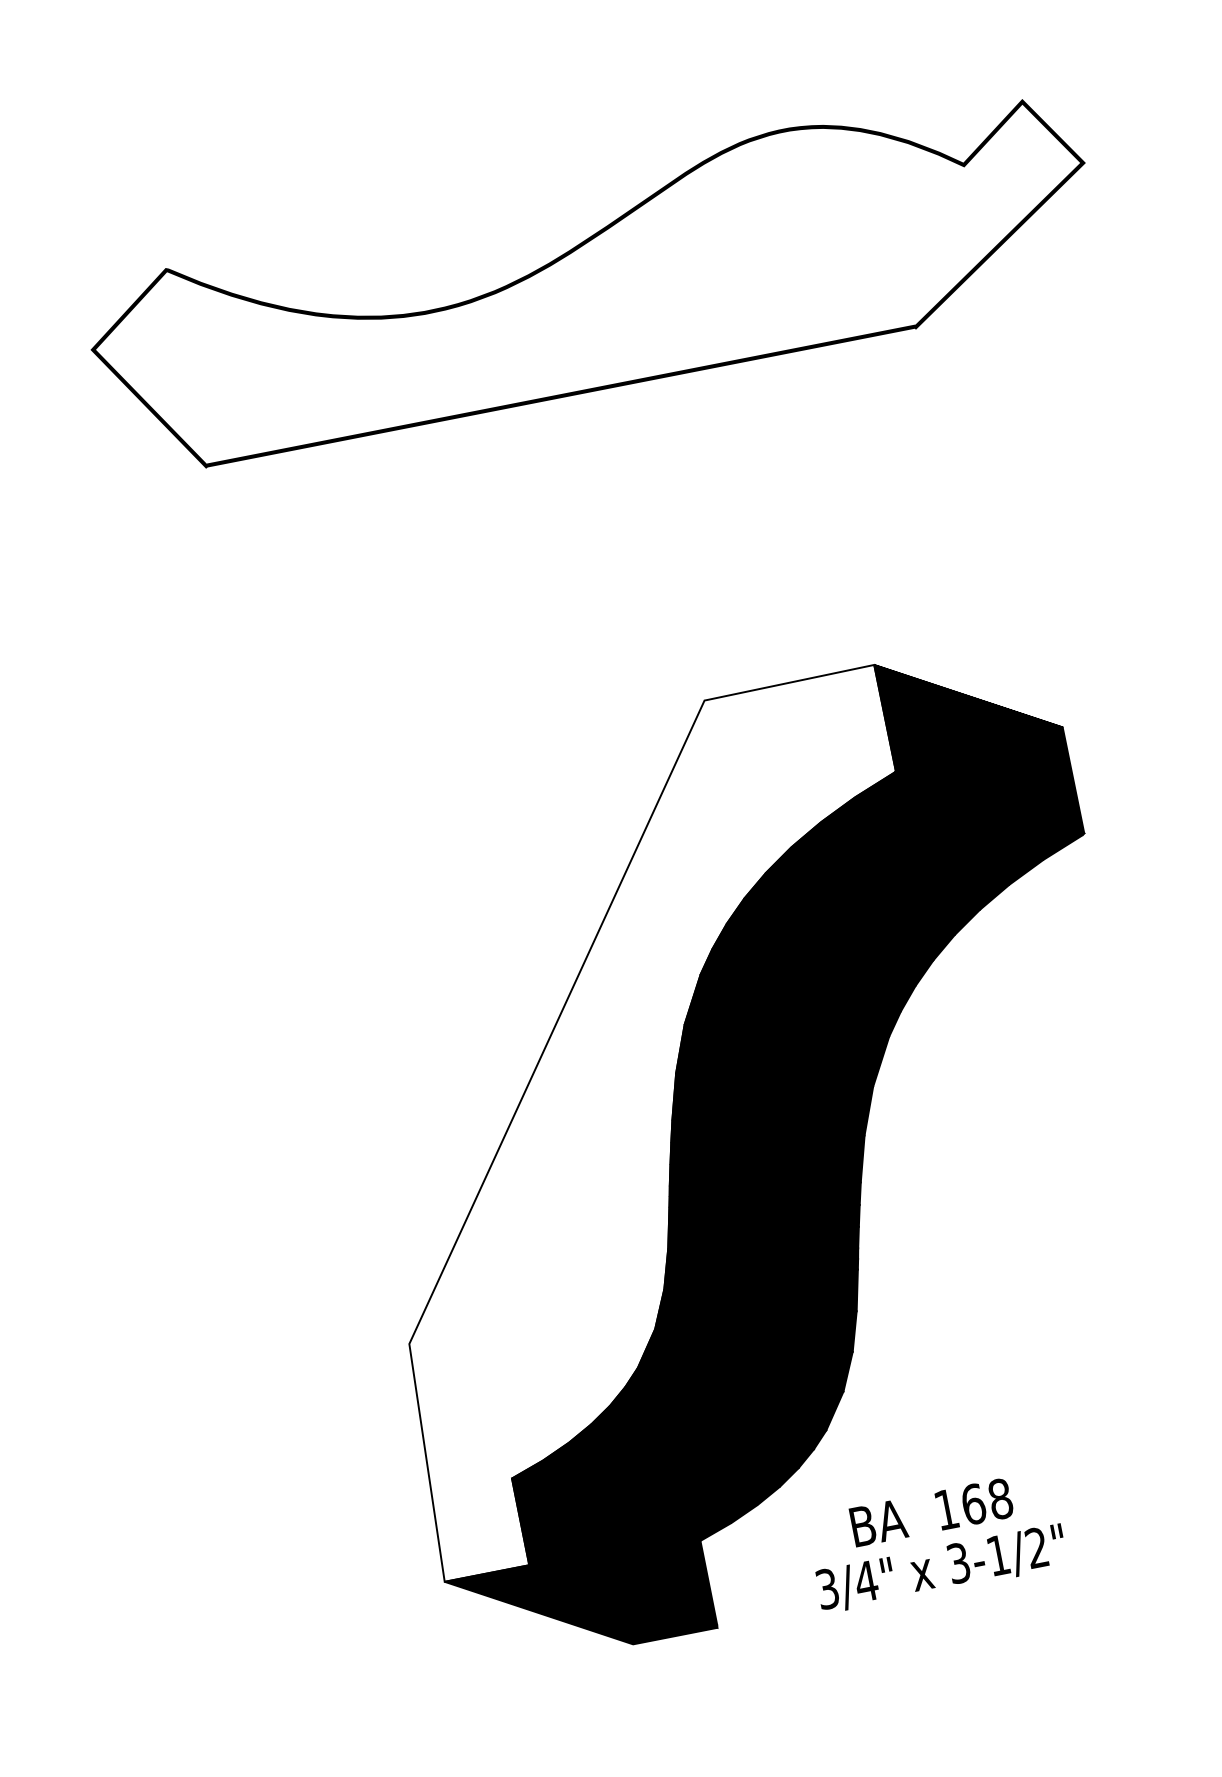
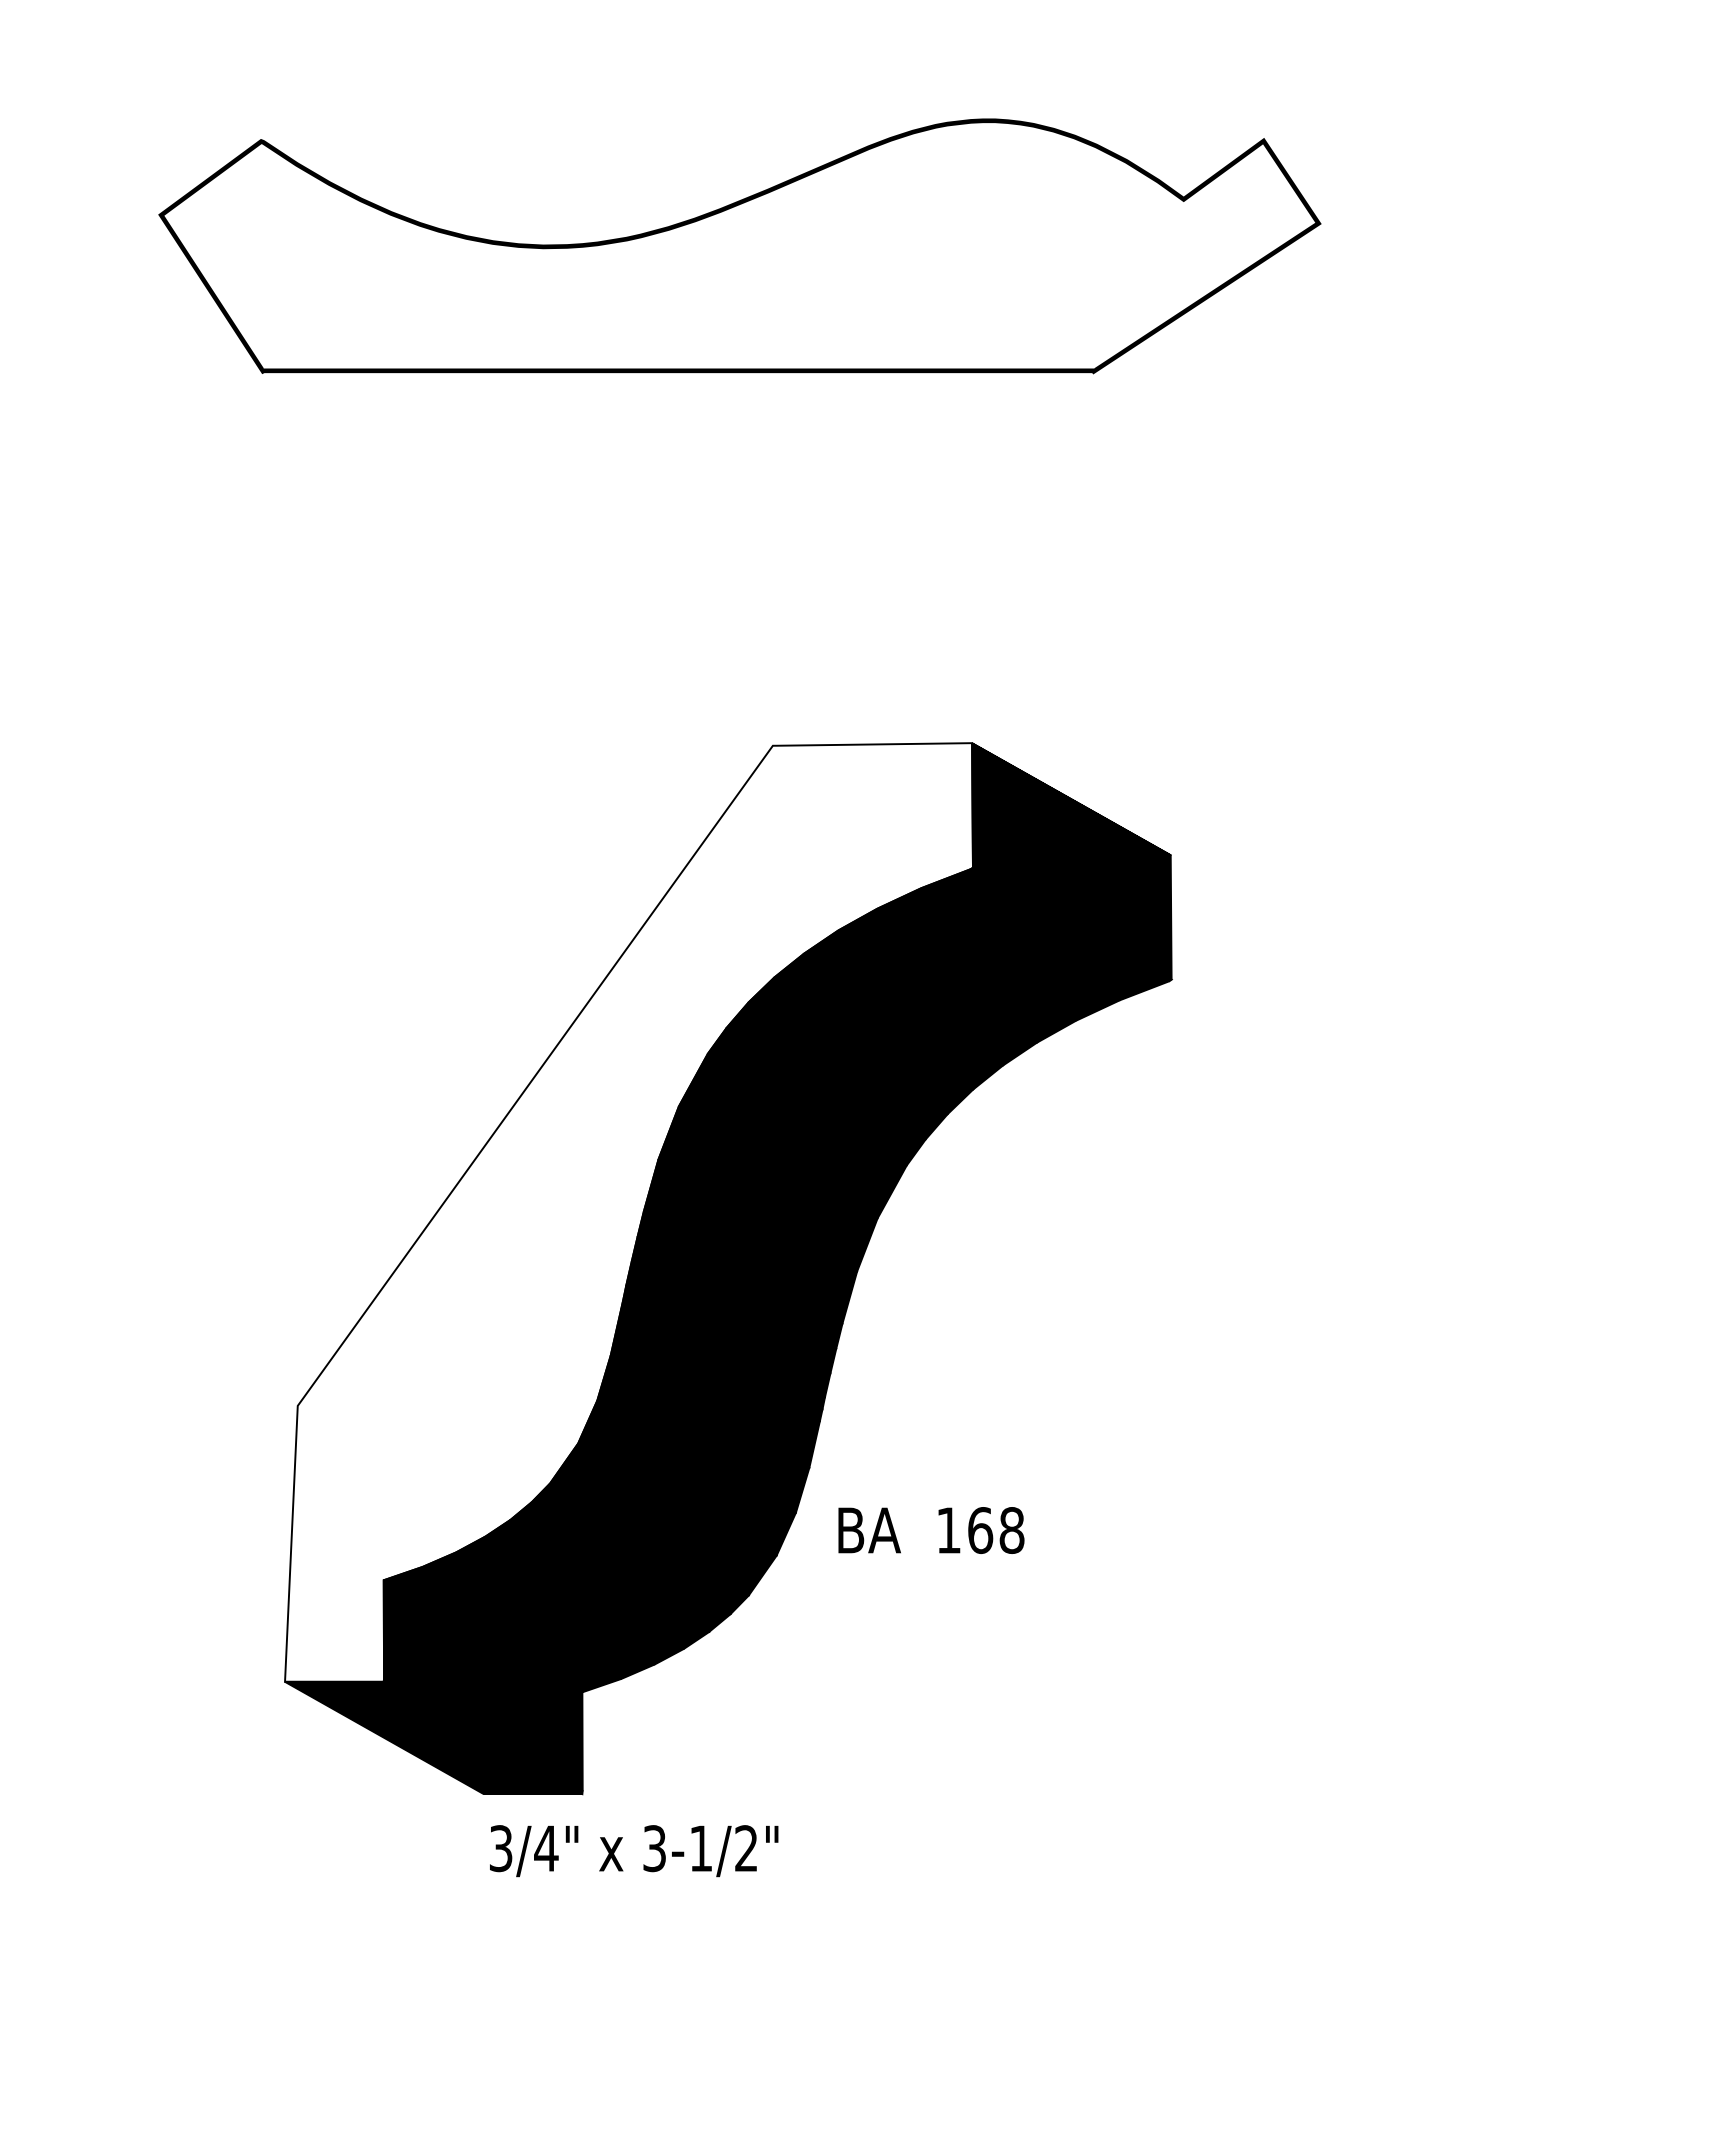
text: (931, 1512) -> (931, 1530), moved
text: (942, 1569) -> (634, 1851), moved

